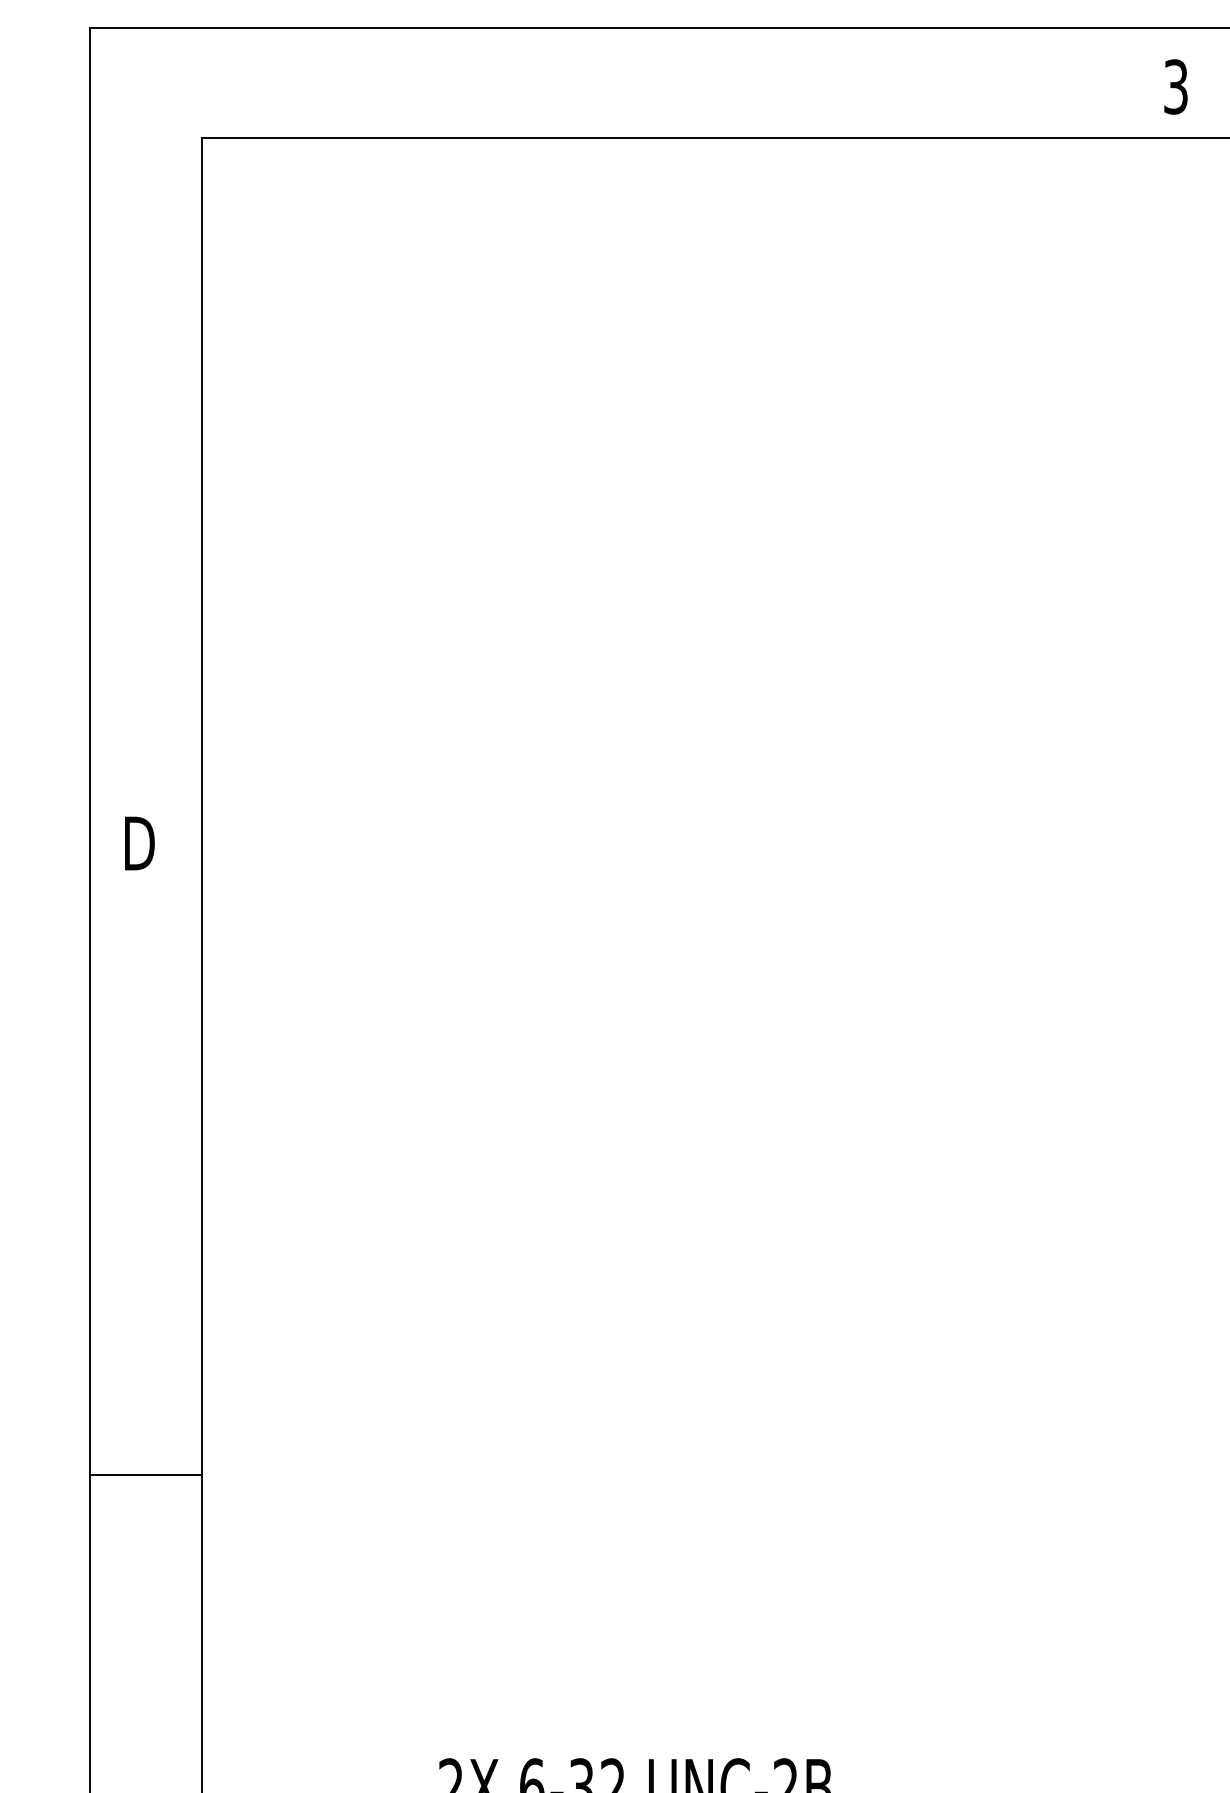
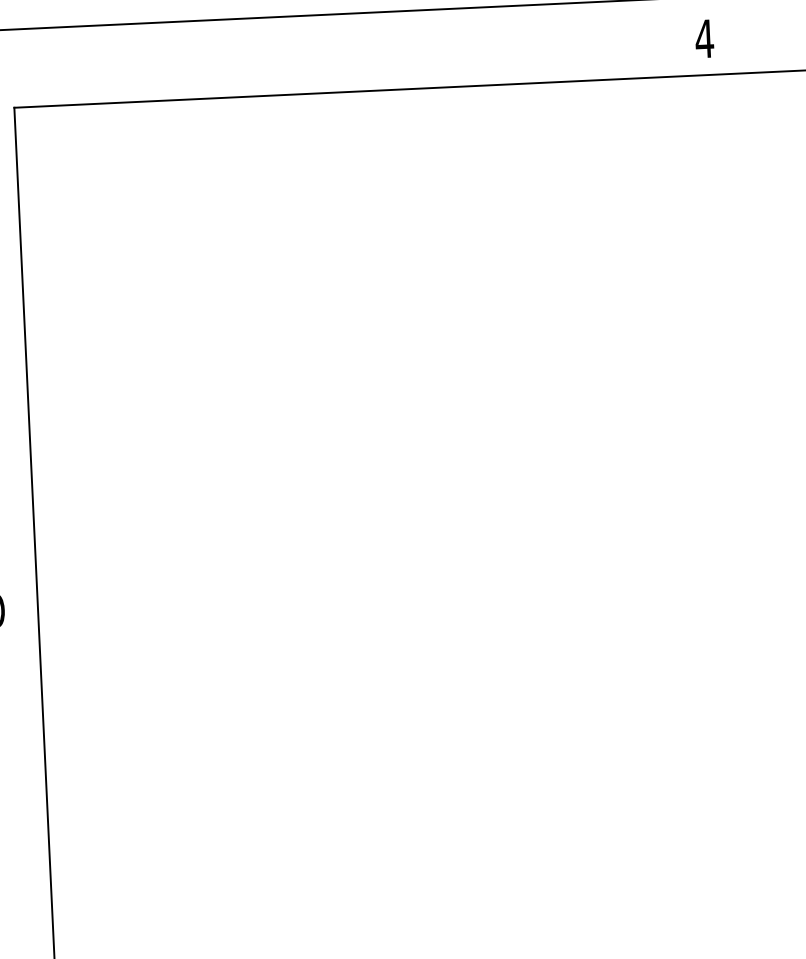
text: (1175, 86) -> (704, 38), 3 -> 4

